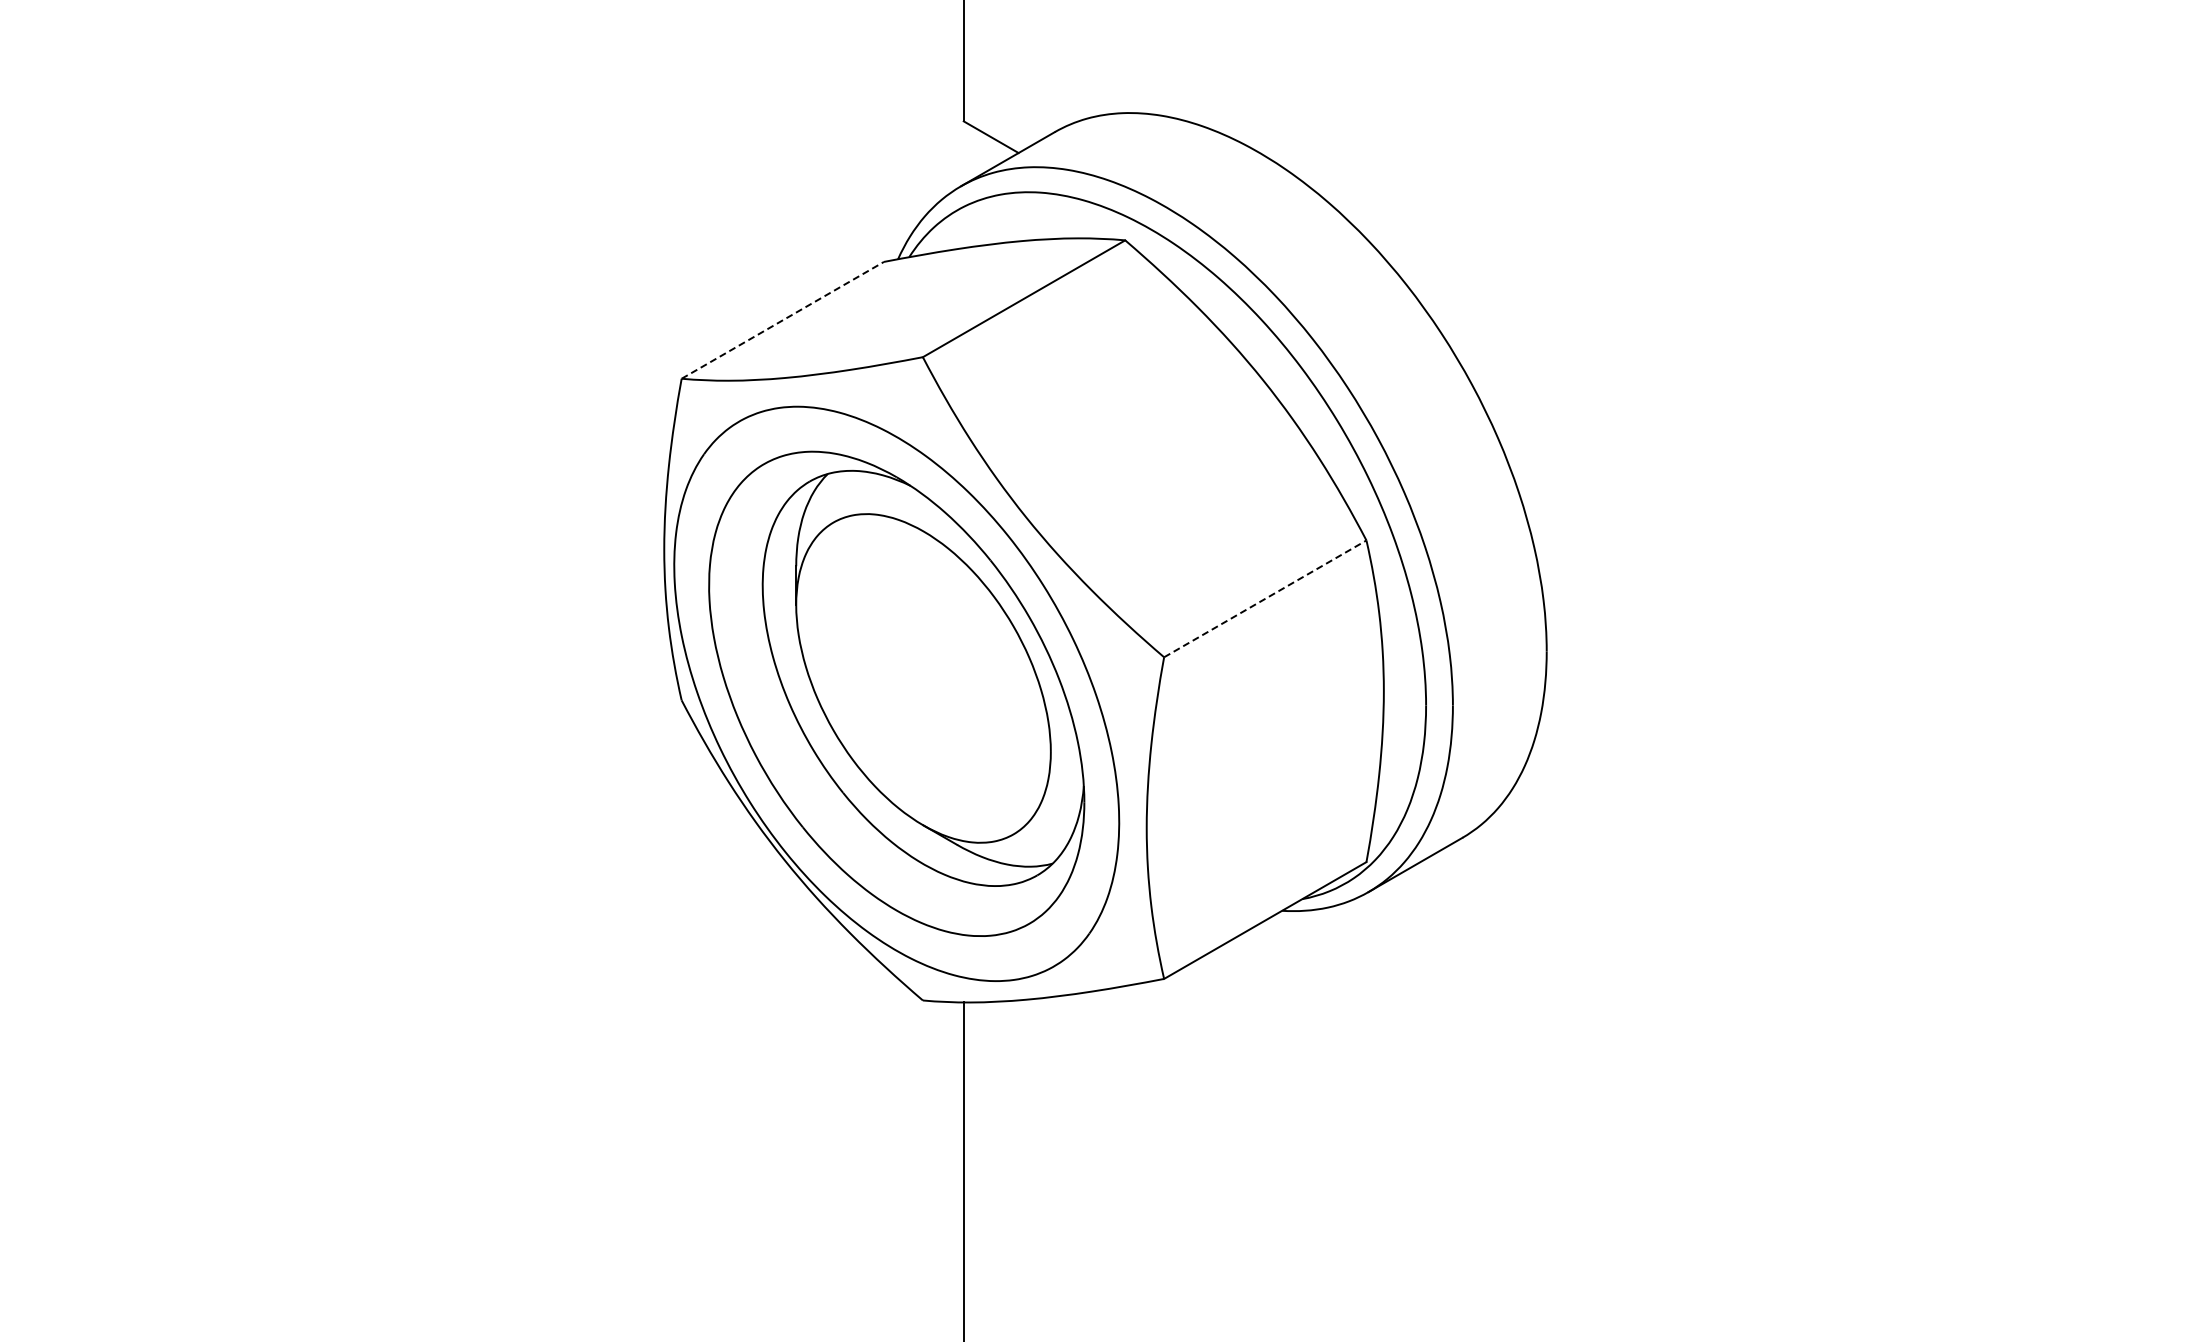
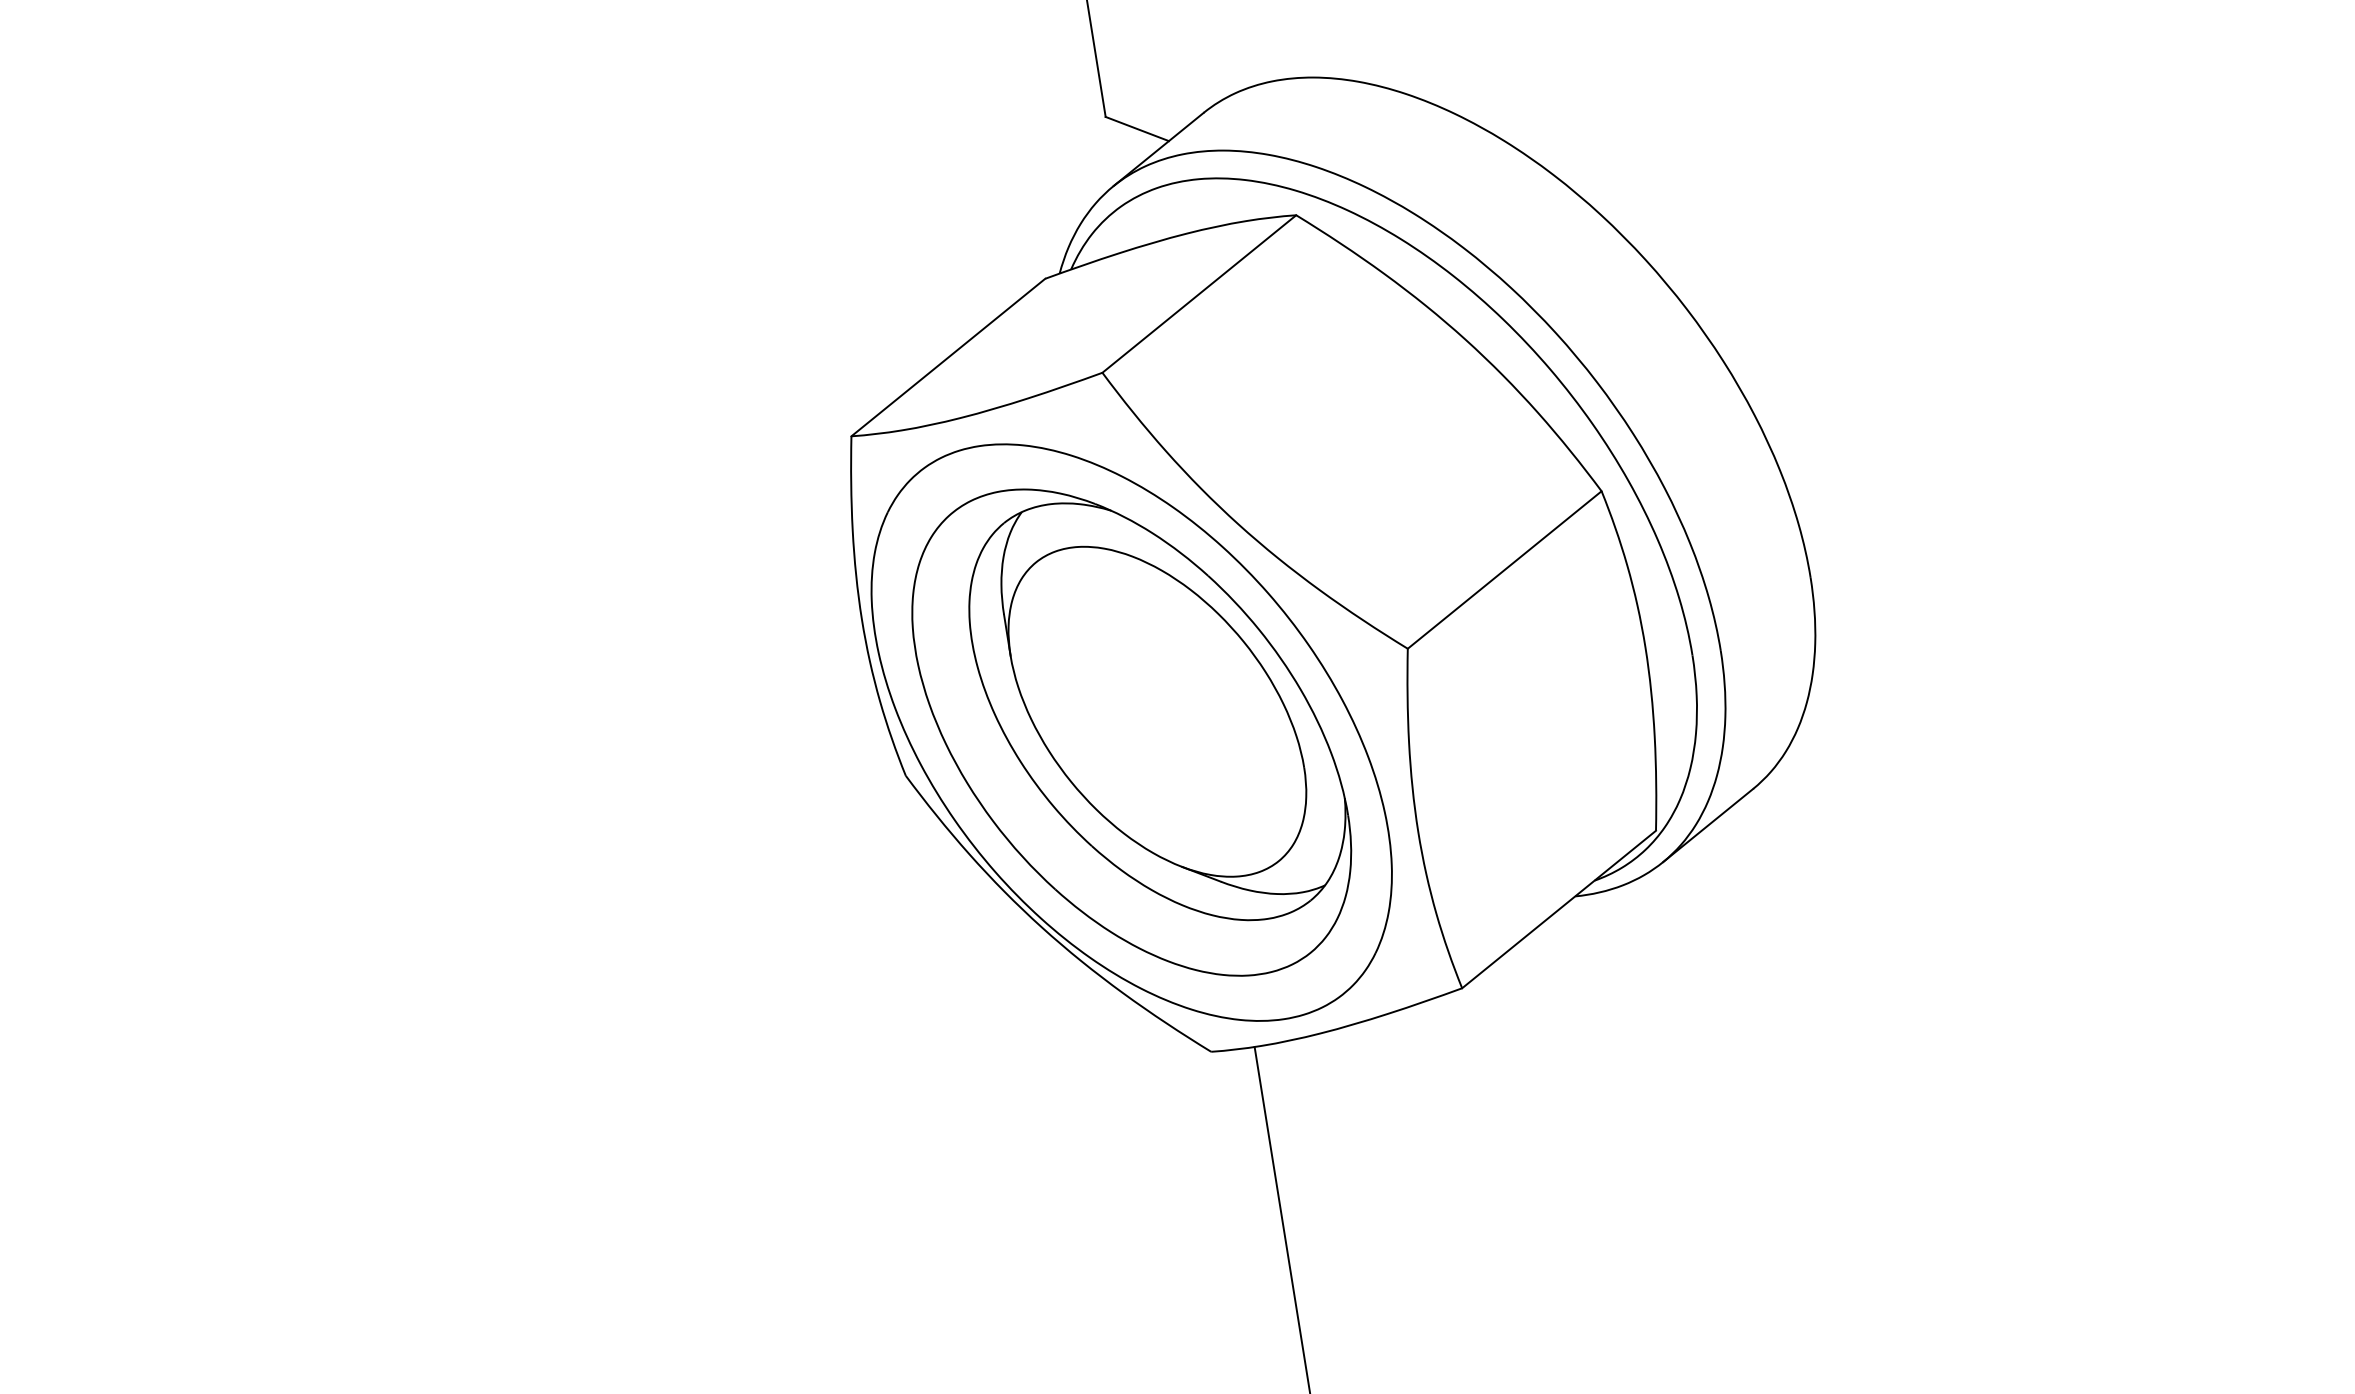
line: (782, 320) -> (948, 357), dashed -> solid
line: (1265, 598) -> (1504, 569), dashed -> solid

